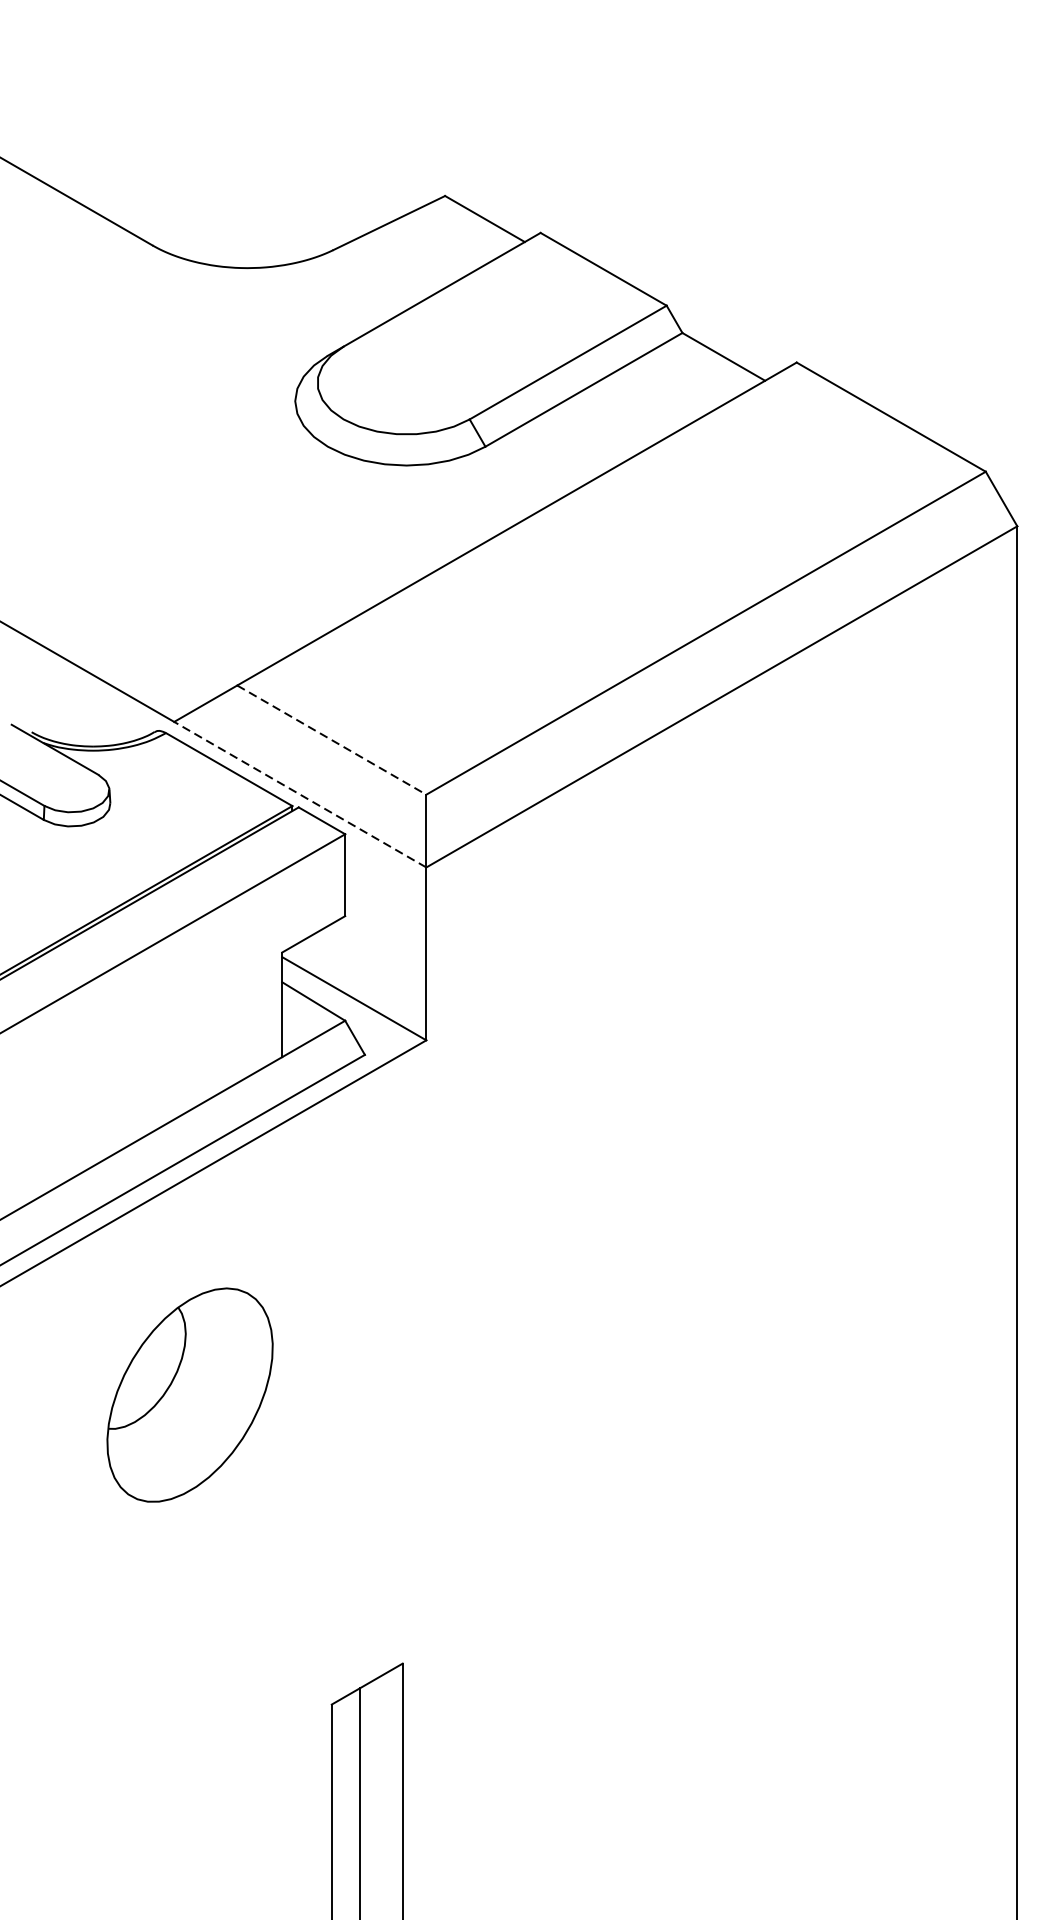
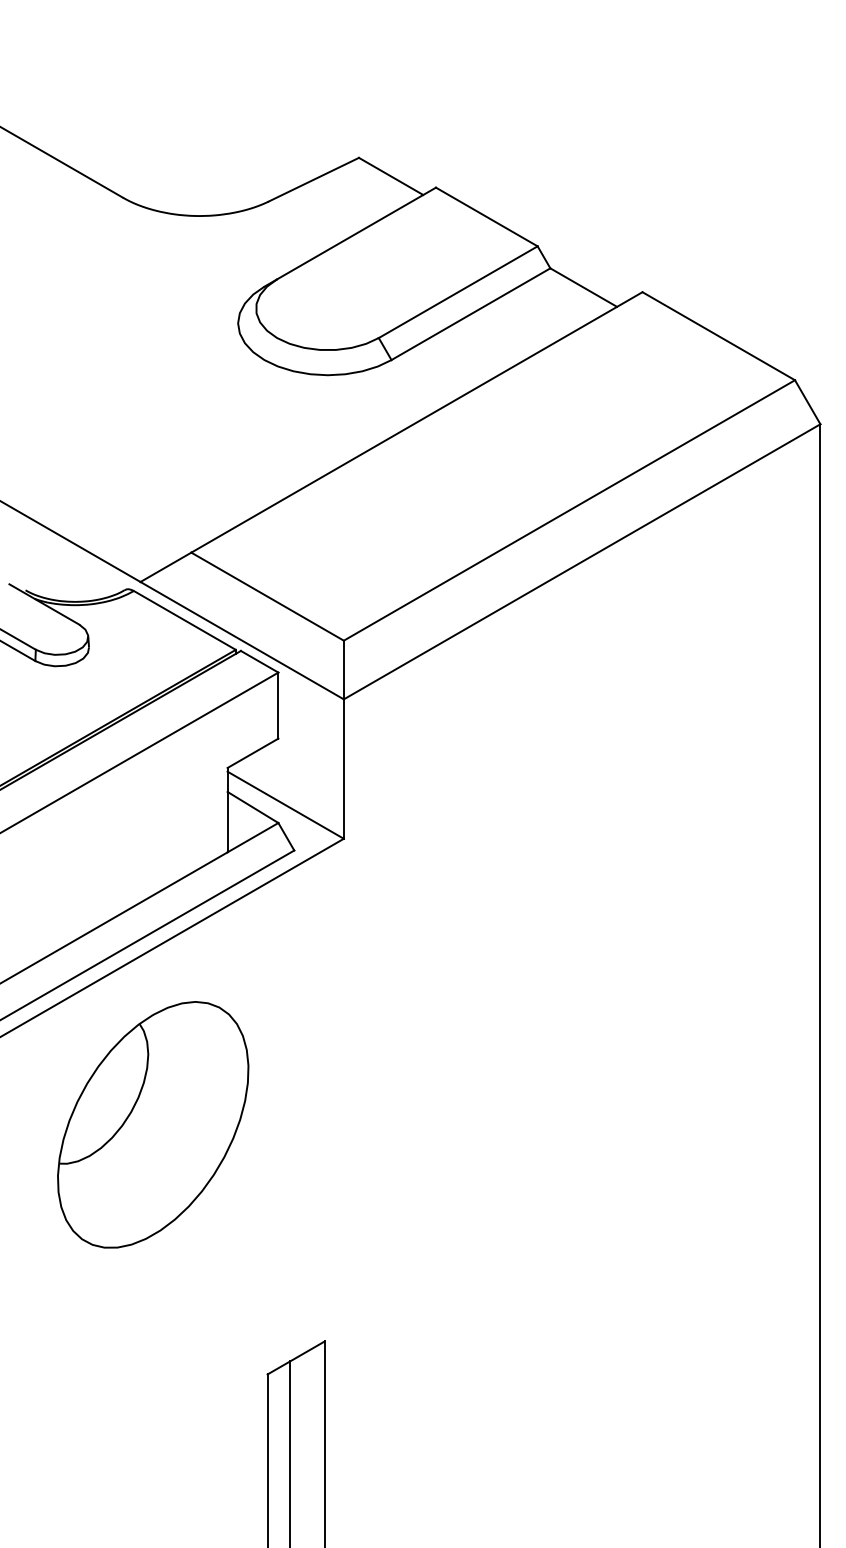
line: (332, 739) -> (268, 596), dashed -> solid
line: (299, 794) -> (241, 640), dashed -> solid
part: (190, 1394) -> (153, 1124), size x1.43

